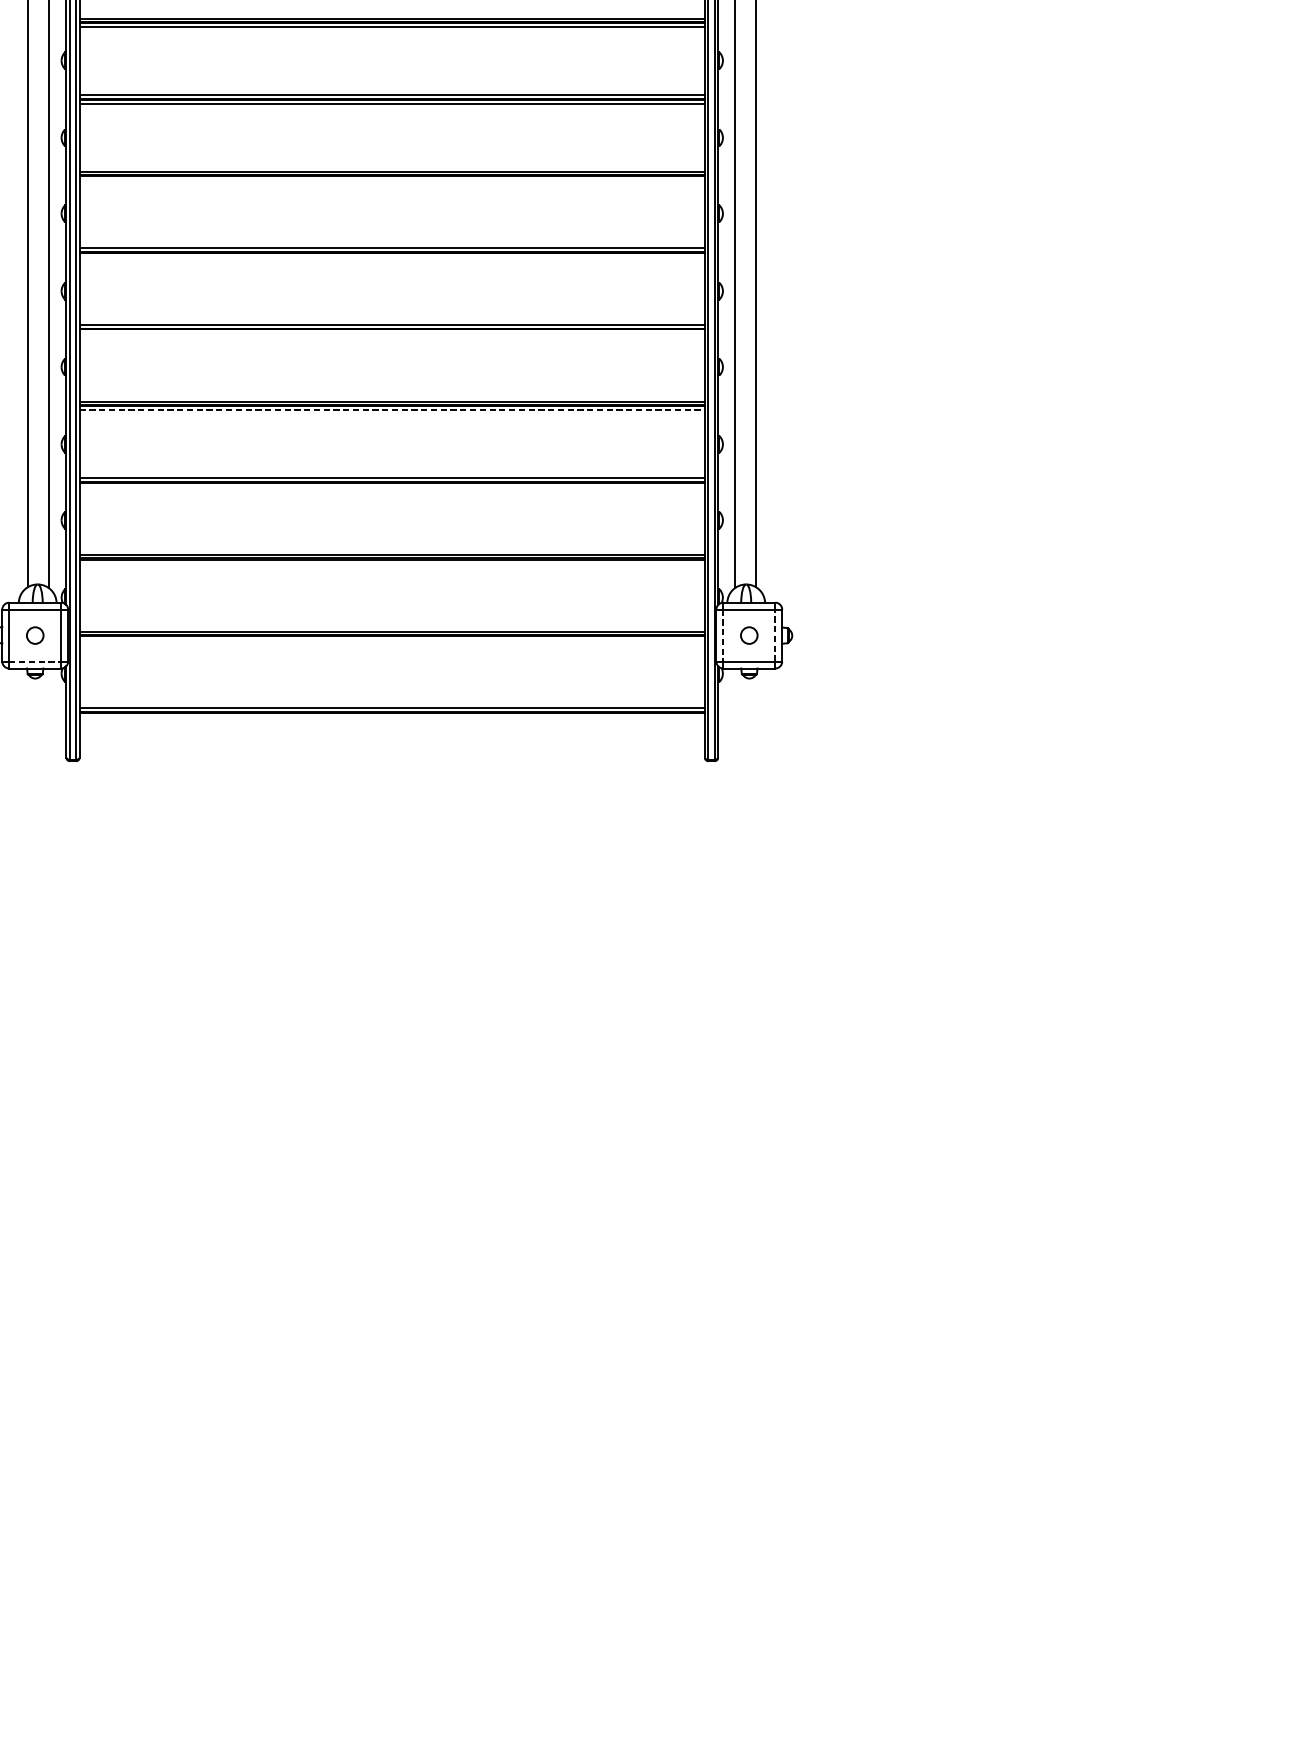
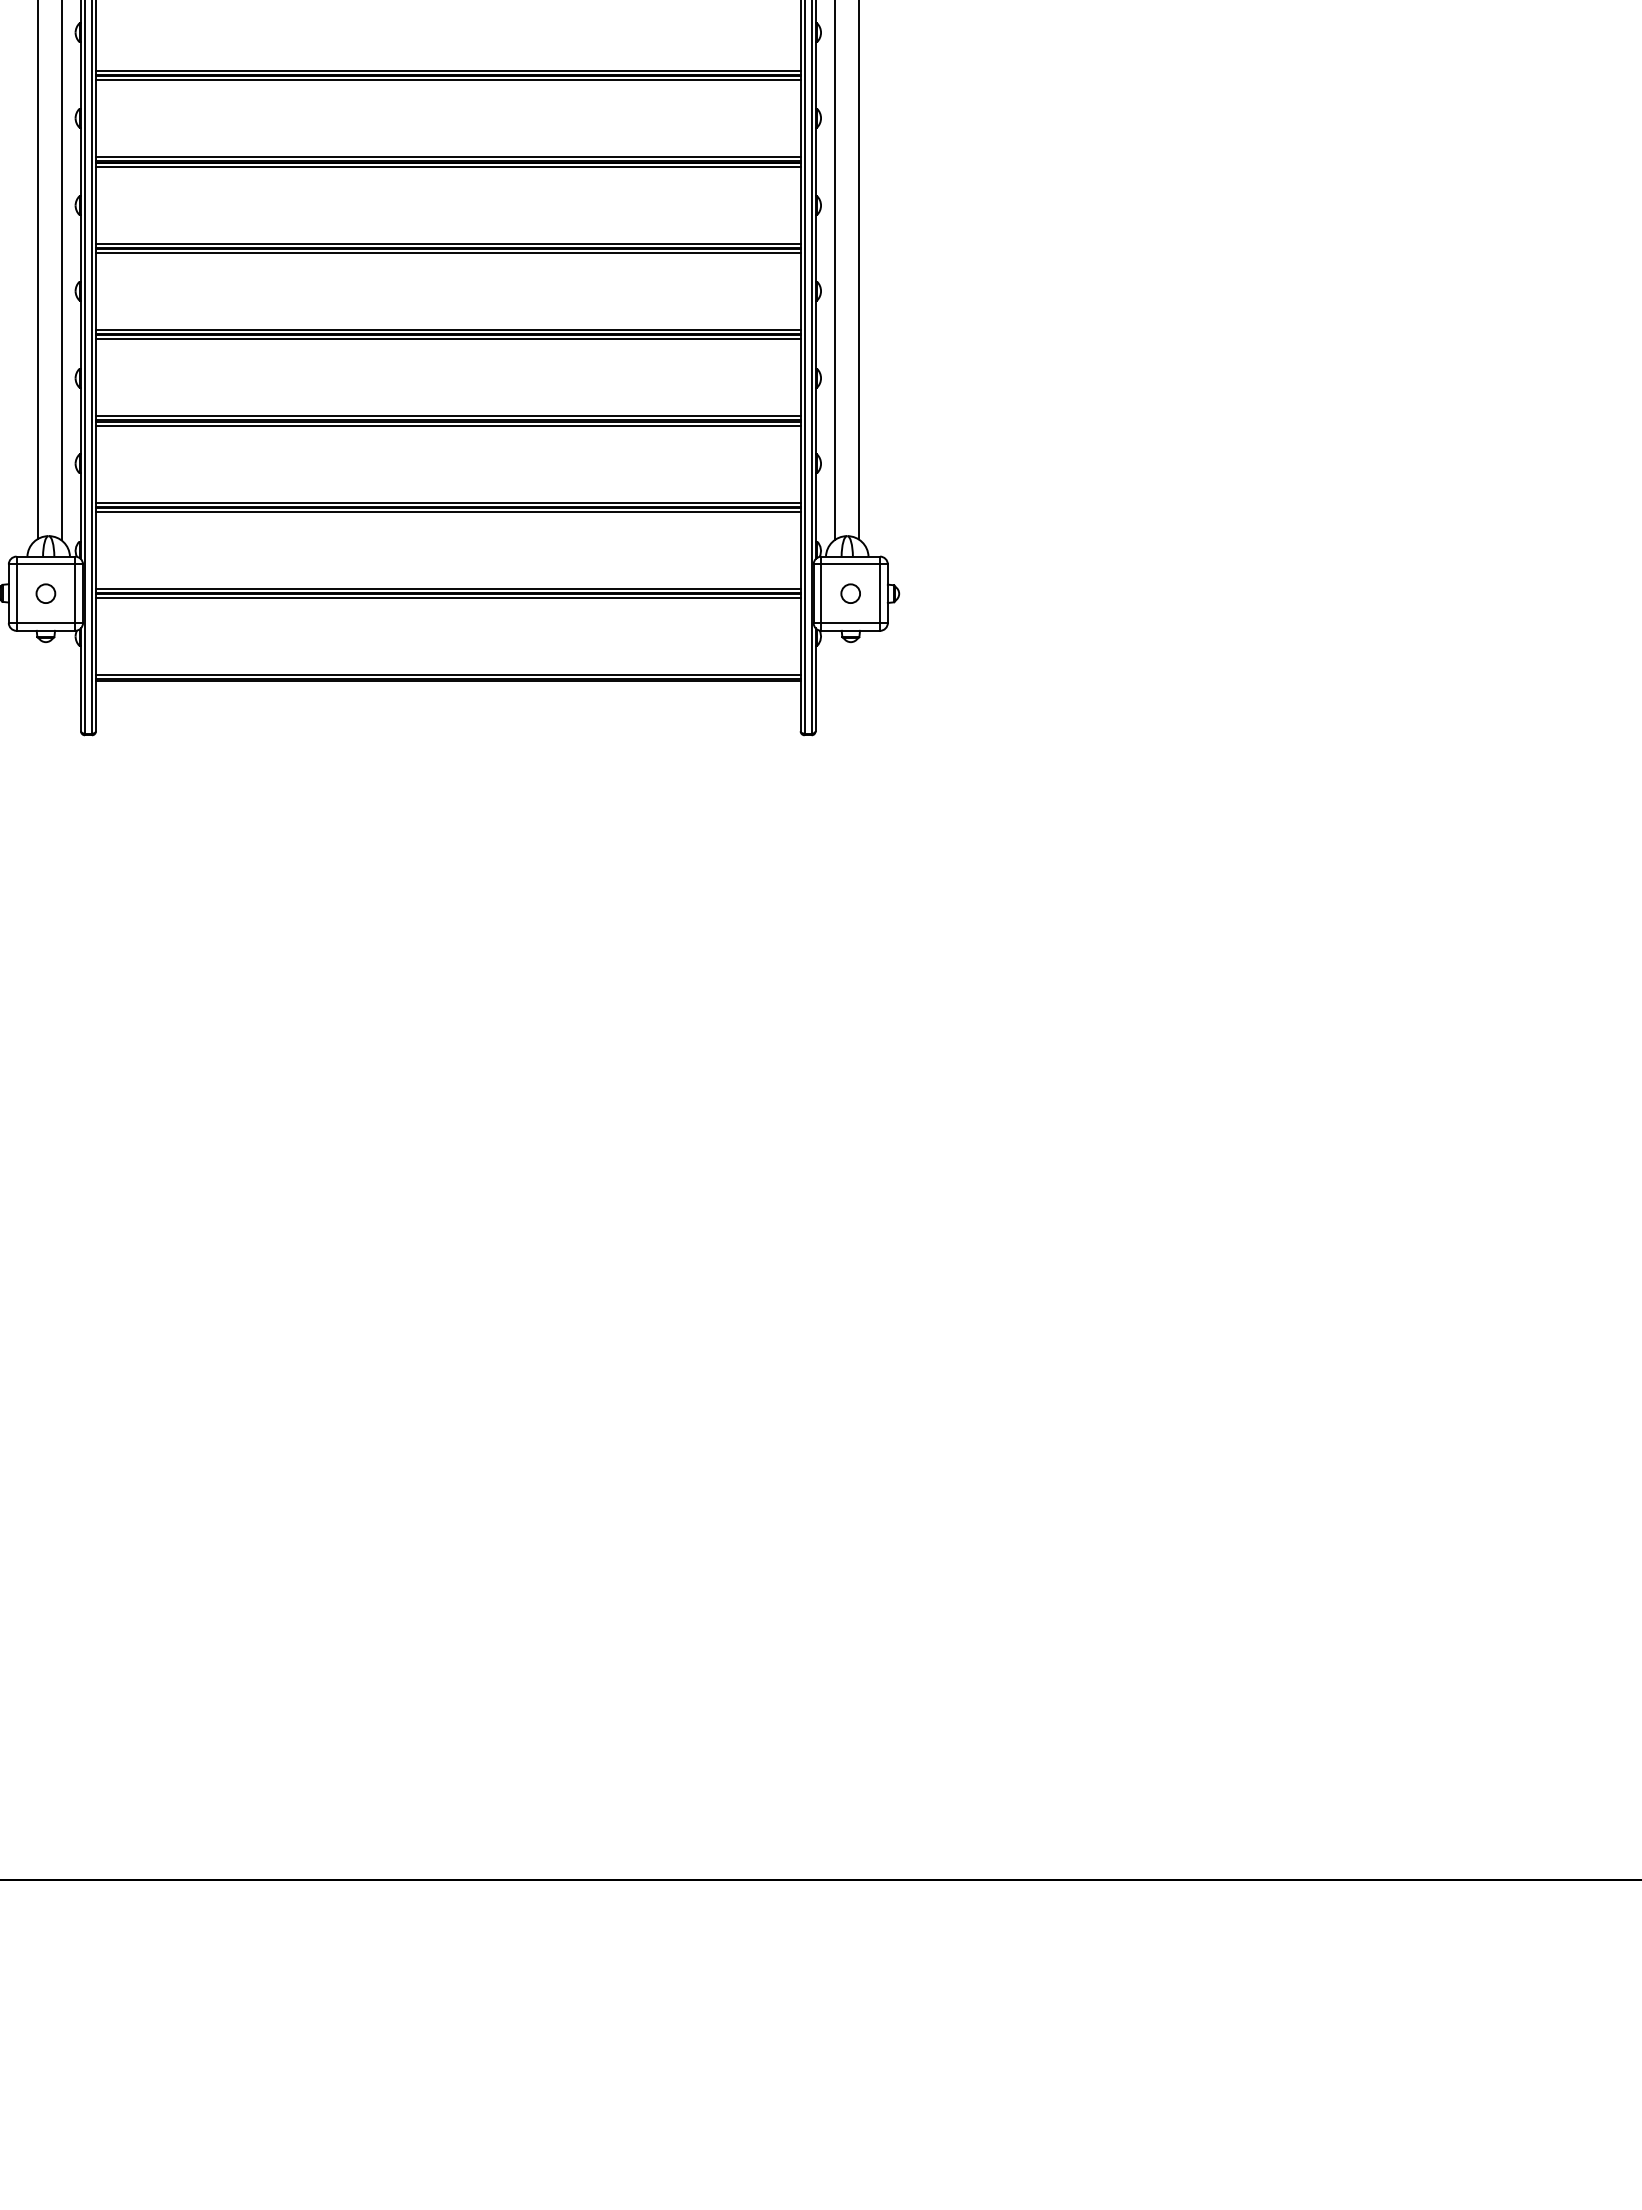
line: (391, 179) -> (447, 79), added
line: (391, 256) -> (447, 166), added
line: (391, 332) -> (447, 252), added
line: (392, 410) -> (448, 339), dashed -> solid
line: (391, 486) -> (447, 425), added
line: (391, 563) -> (447, 512), added
line: (775, 635) -> (880, 593), dashed -> solid
line: (723, 636) -> (821, 594), dashed -> solid
line: (391, 639) -> (447, 598), added
line: (35, 662) -> (46, 623), dashed -> solid

